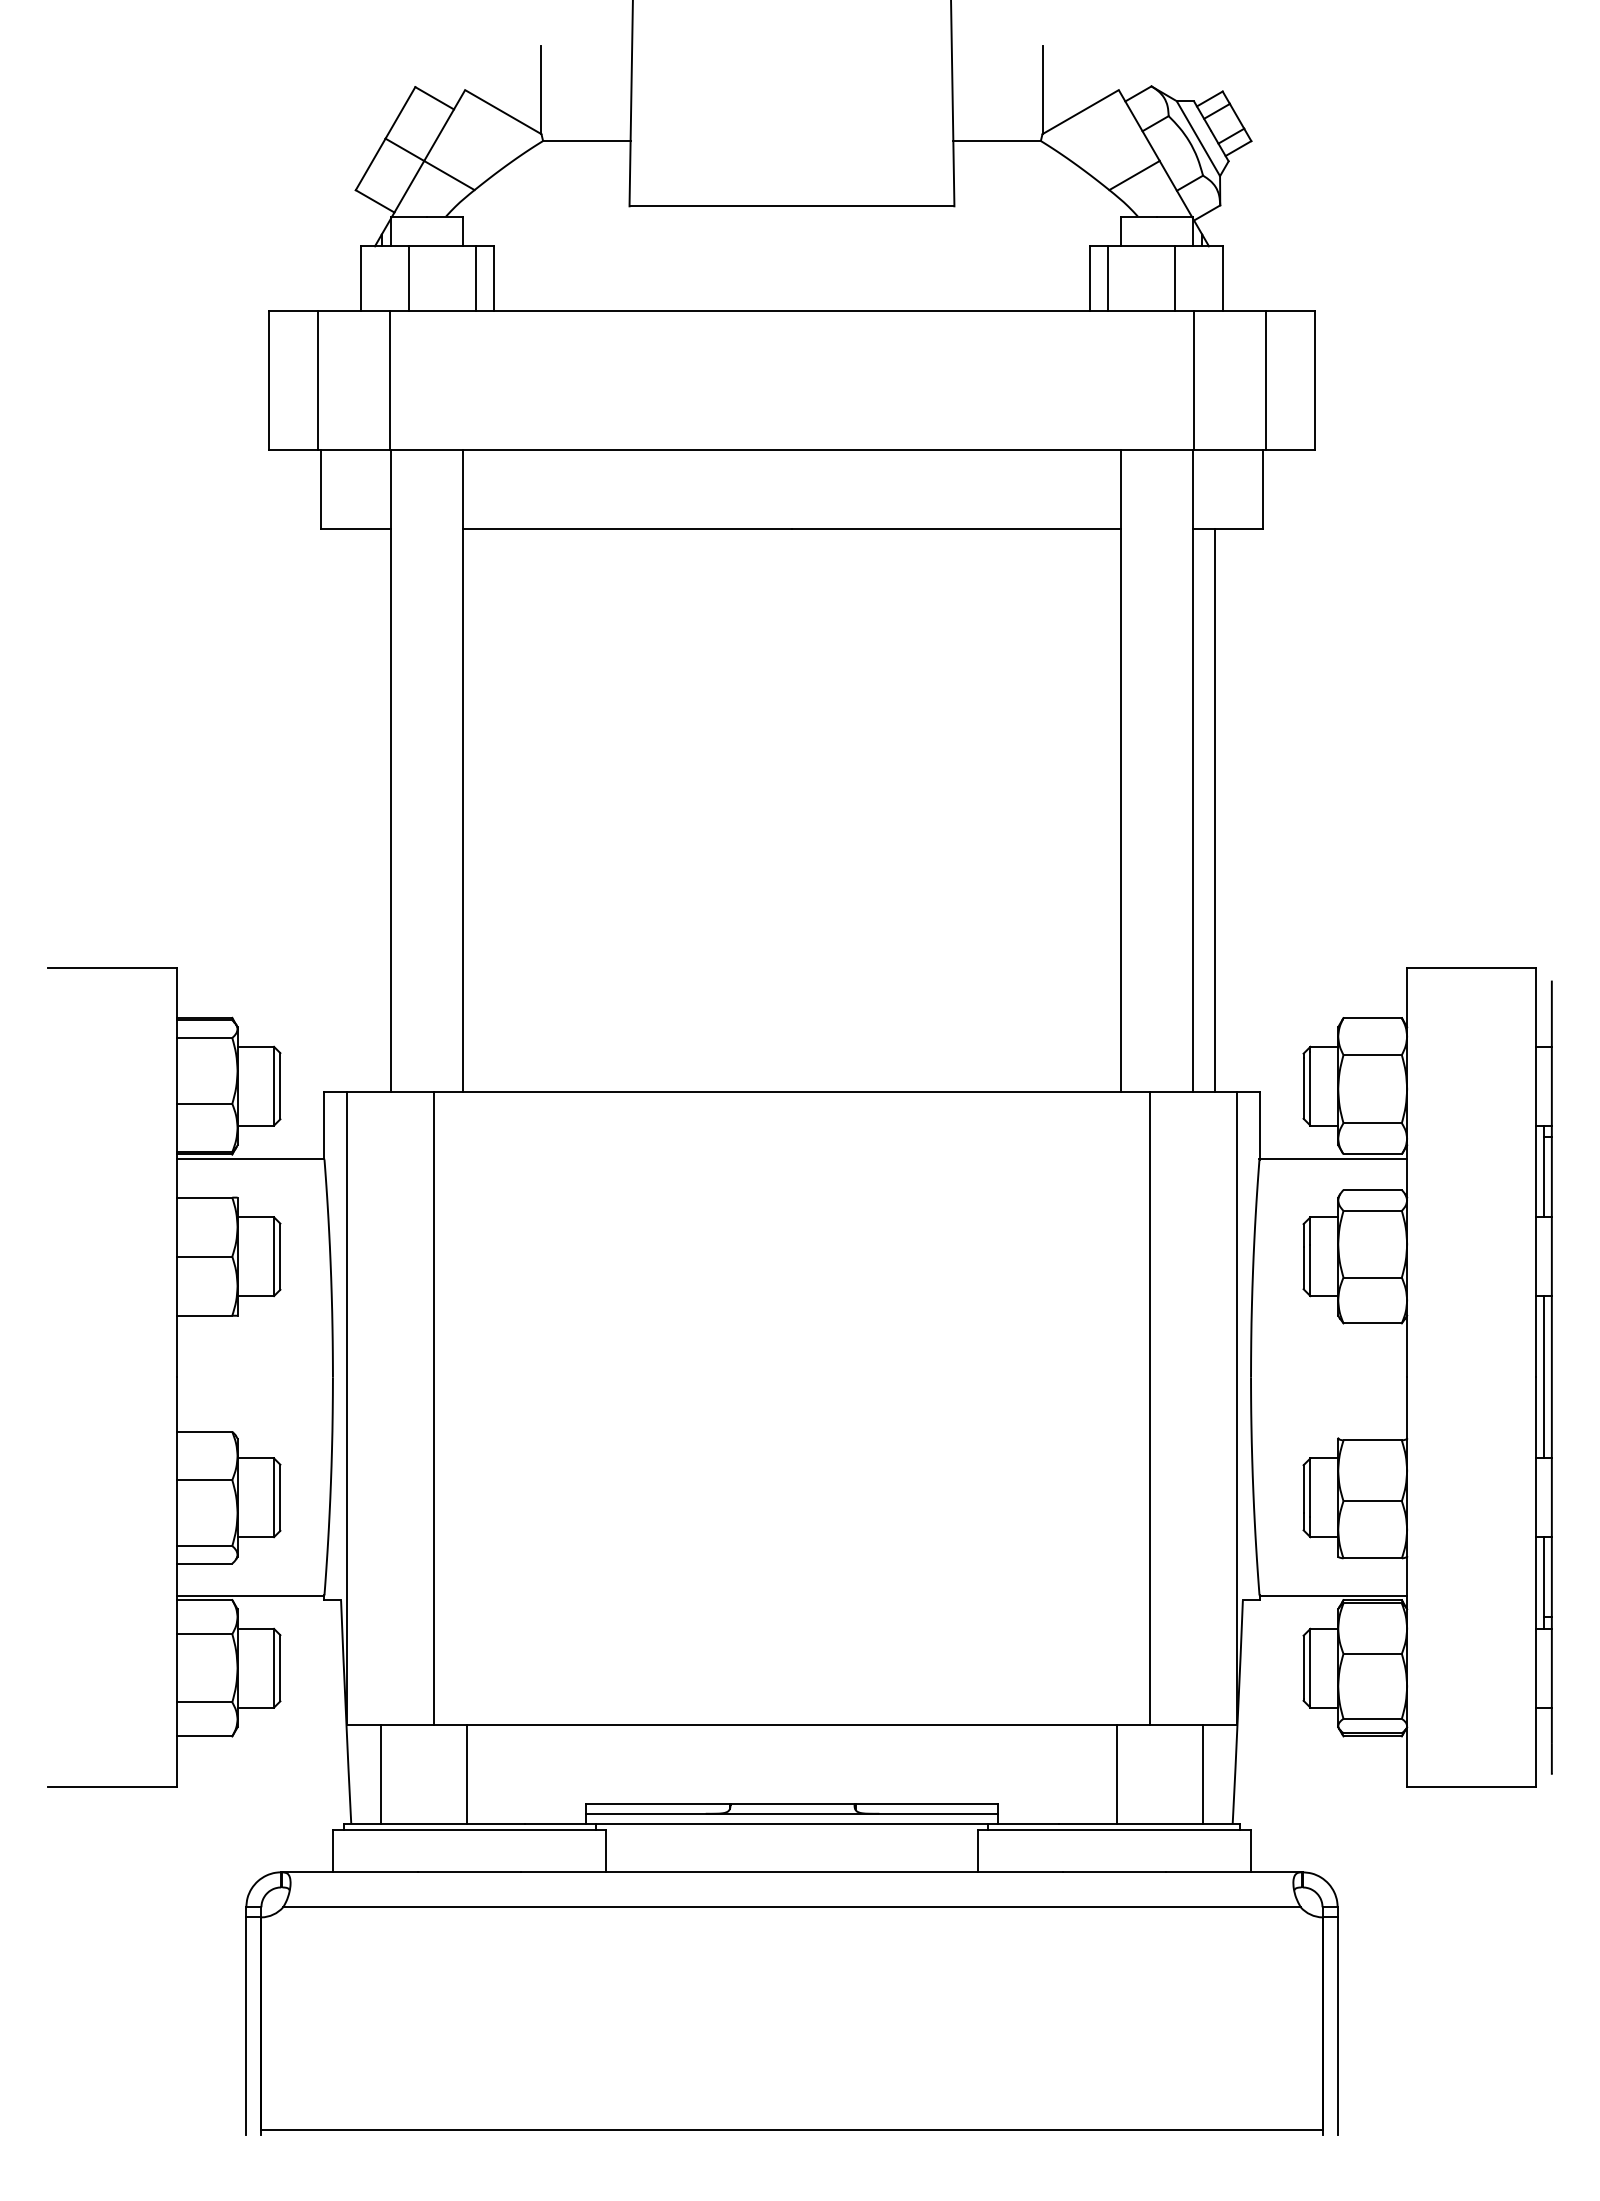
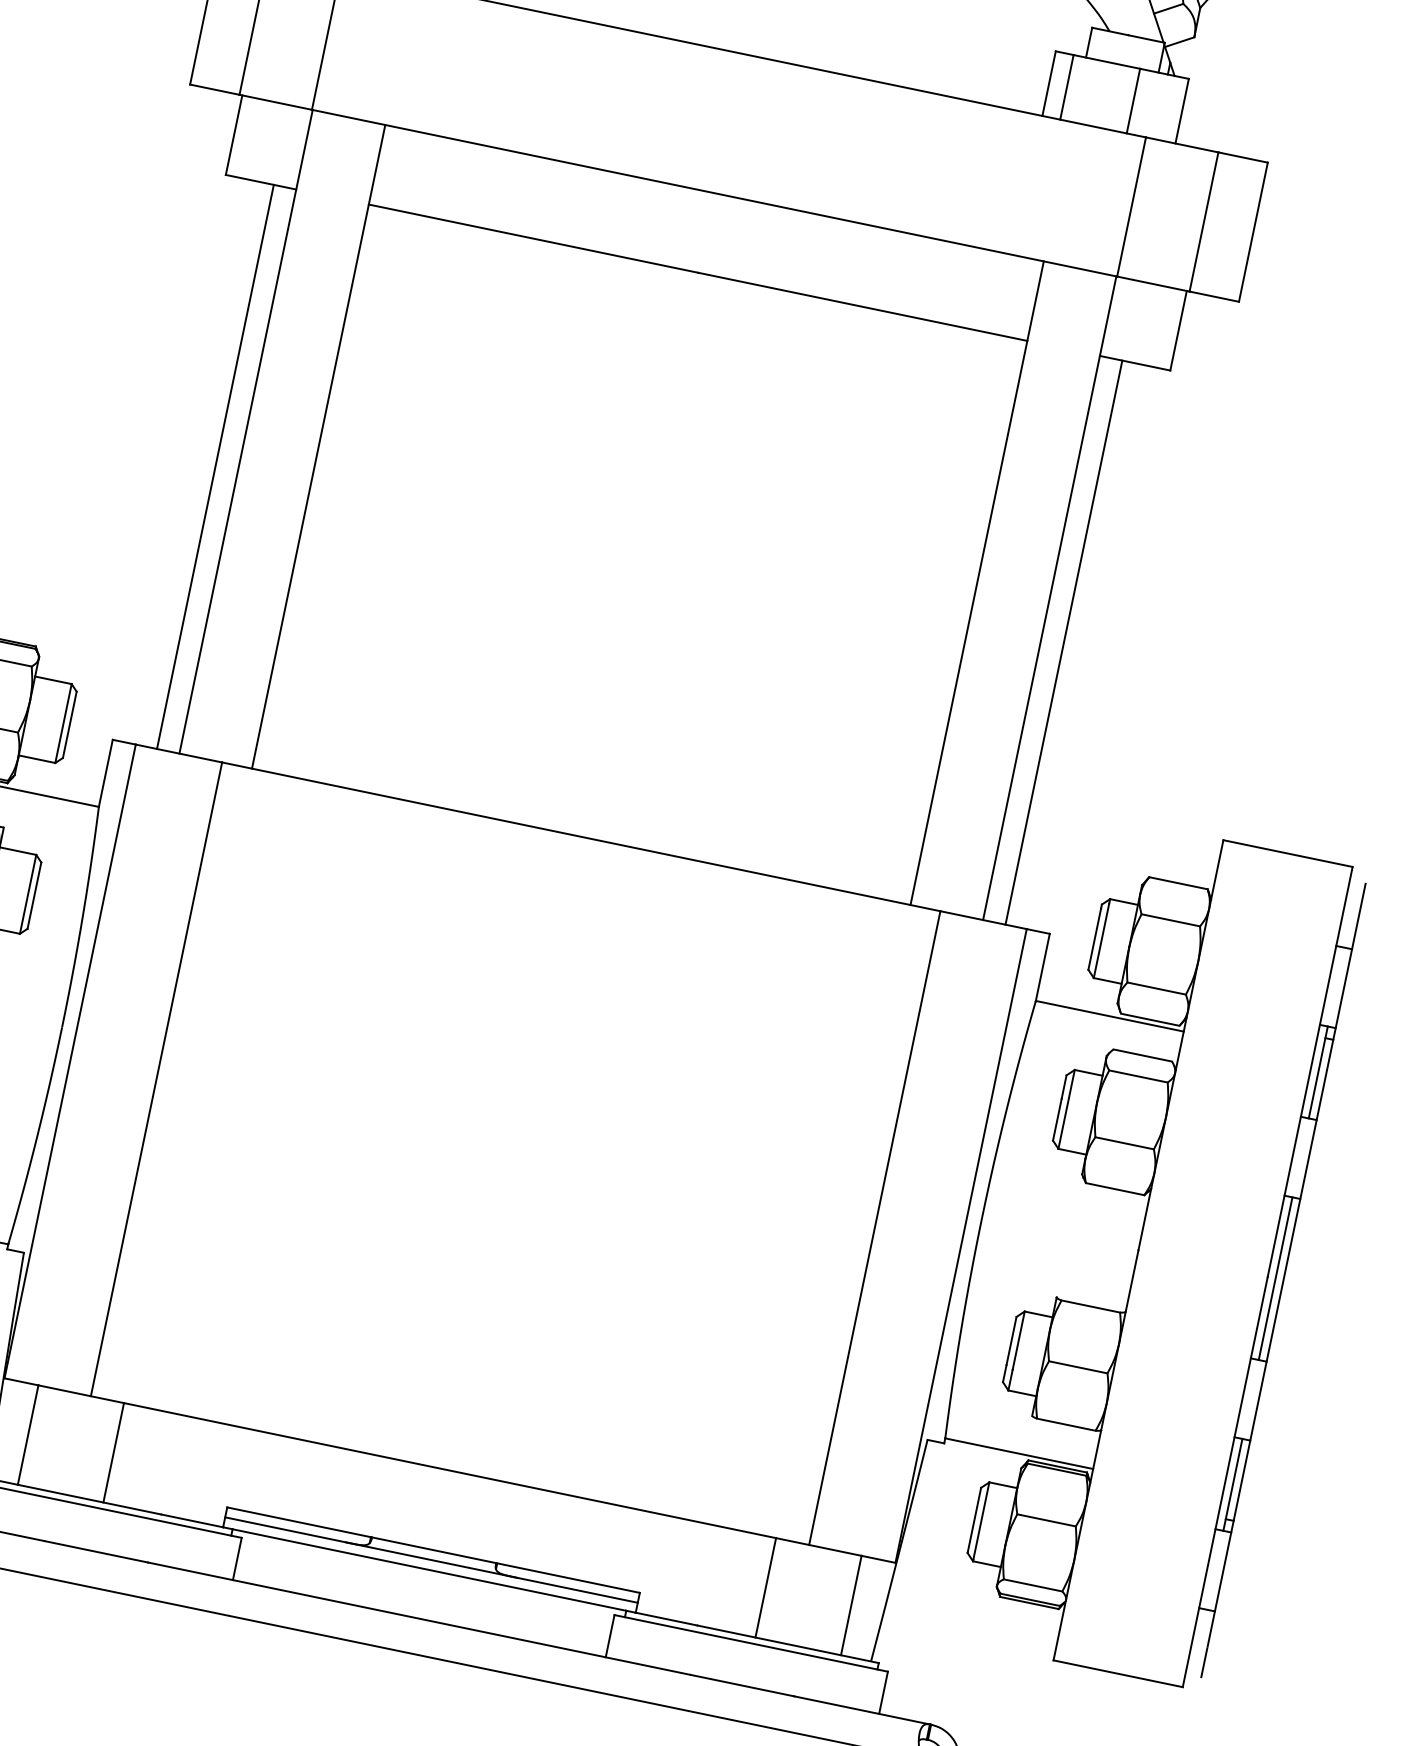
line: (368, 810) -> (215, 466), added

